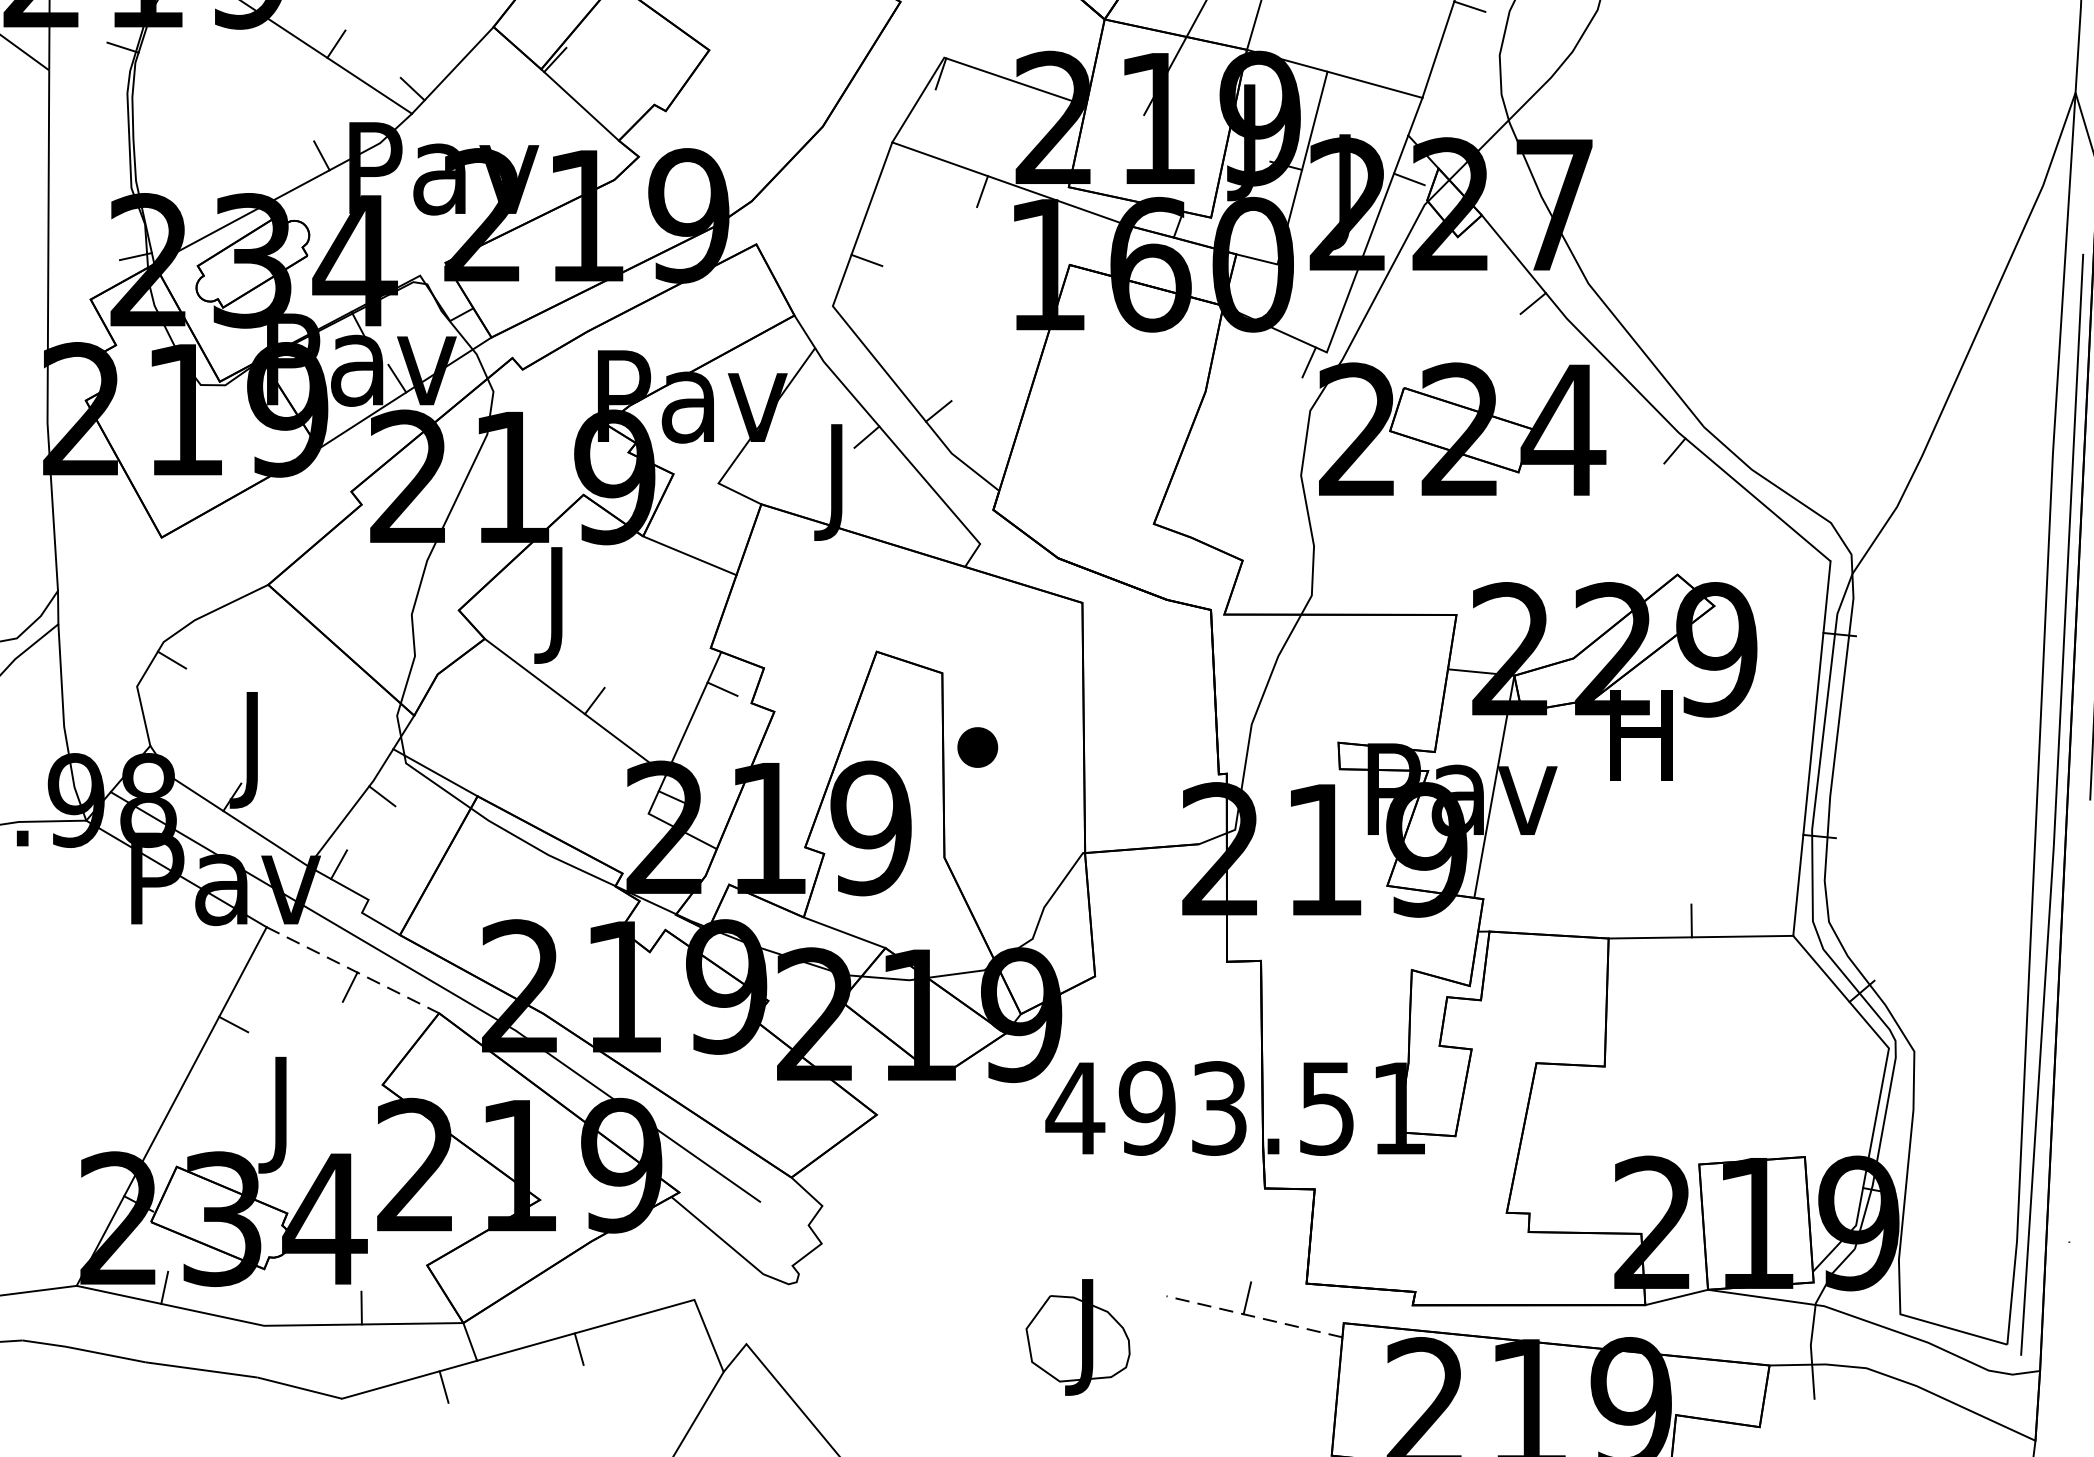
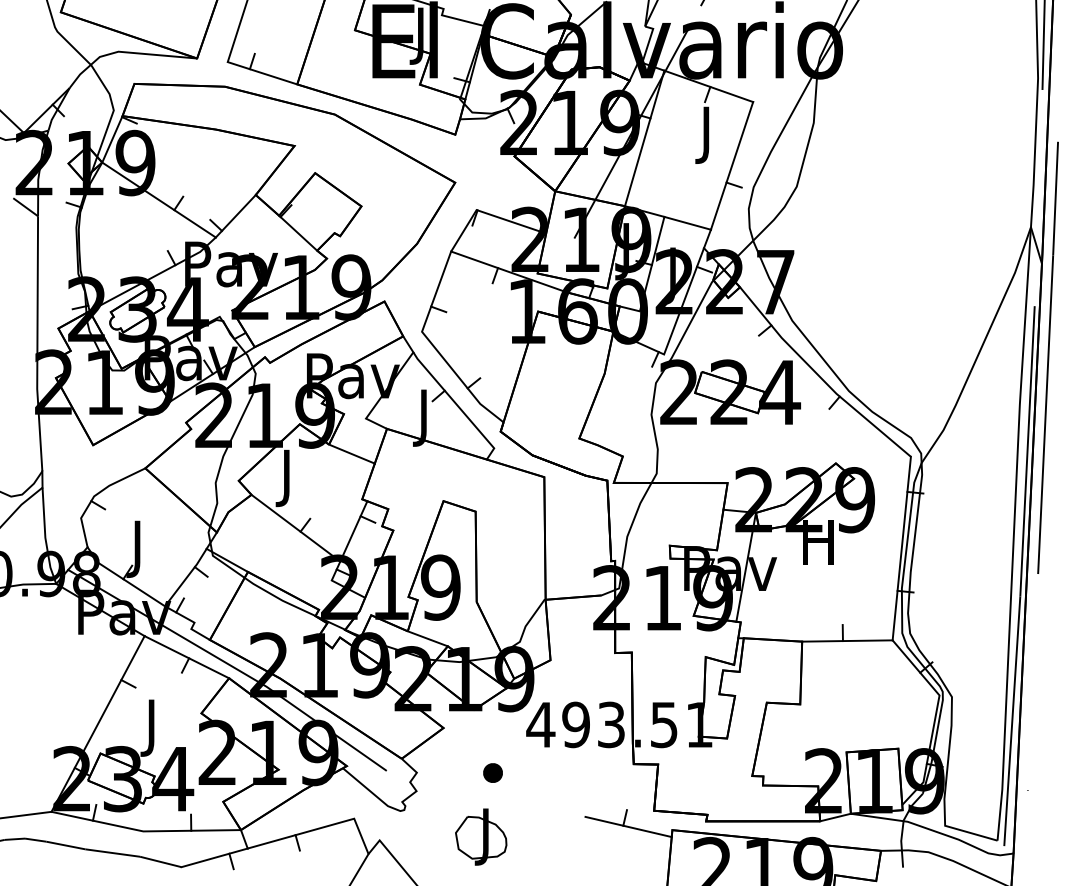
part: (976, 746) -> (492, 772), moved
line: (354, 970) -> (187, 657), dashed -> solid
line: (1254, 1315) -> (628, 826), dashed -> solid
part: (1078, 1336) -> (481, 836), moved

